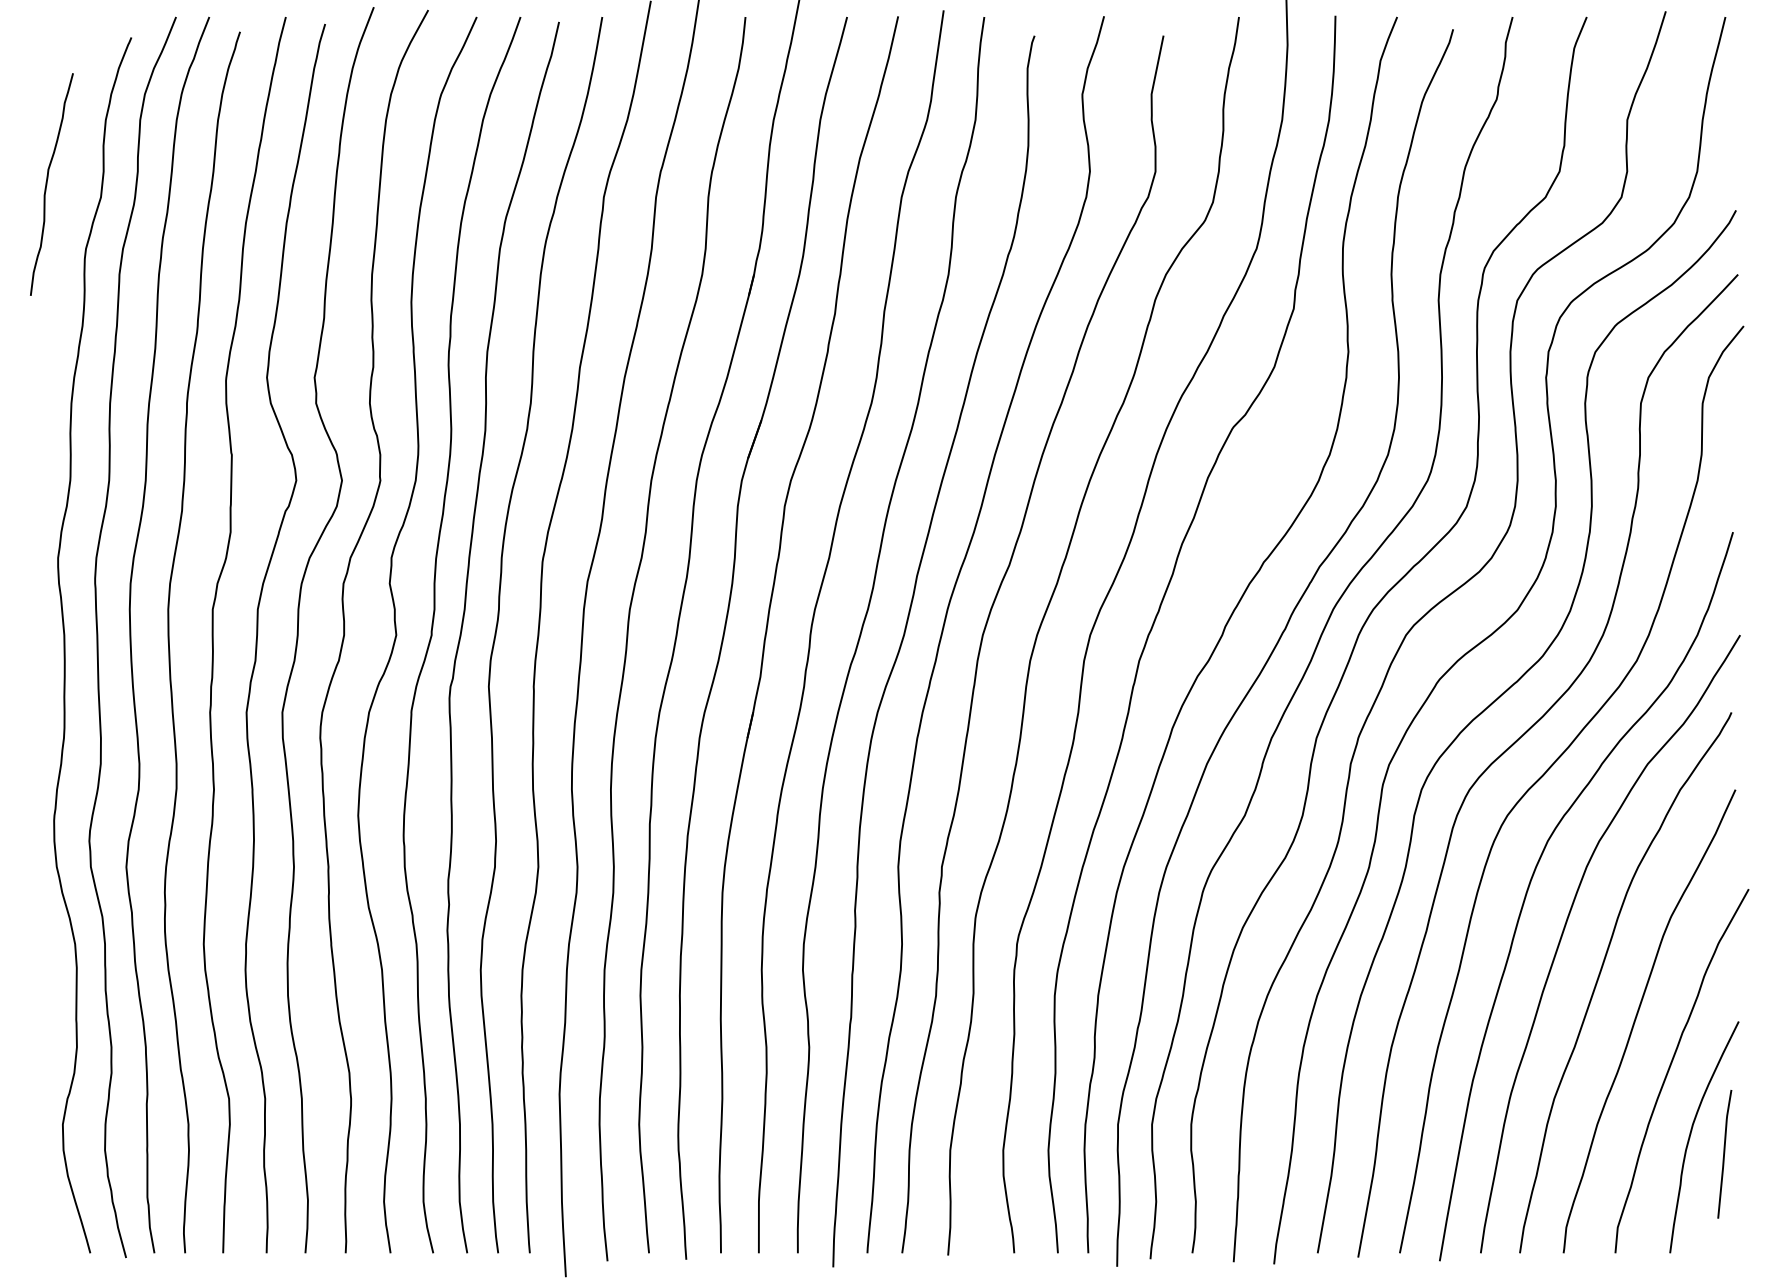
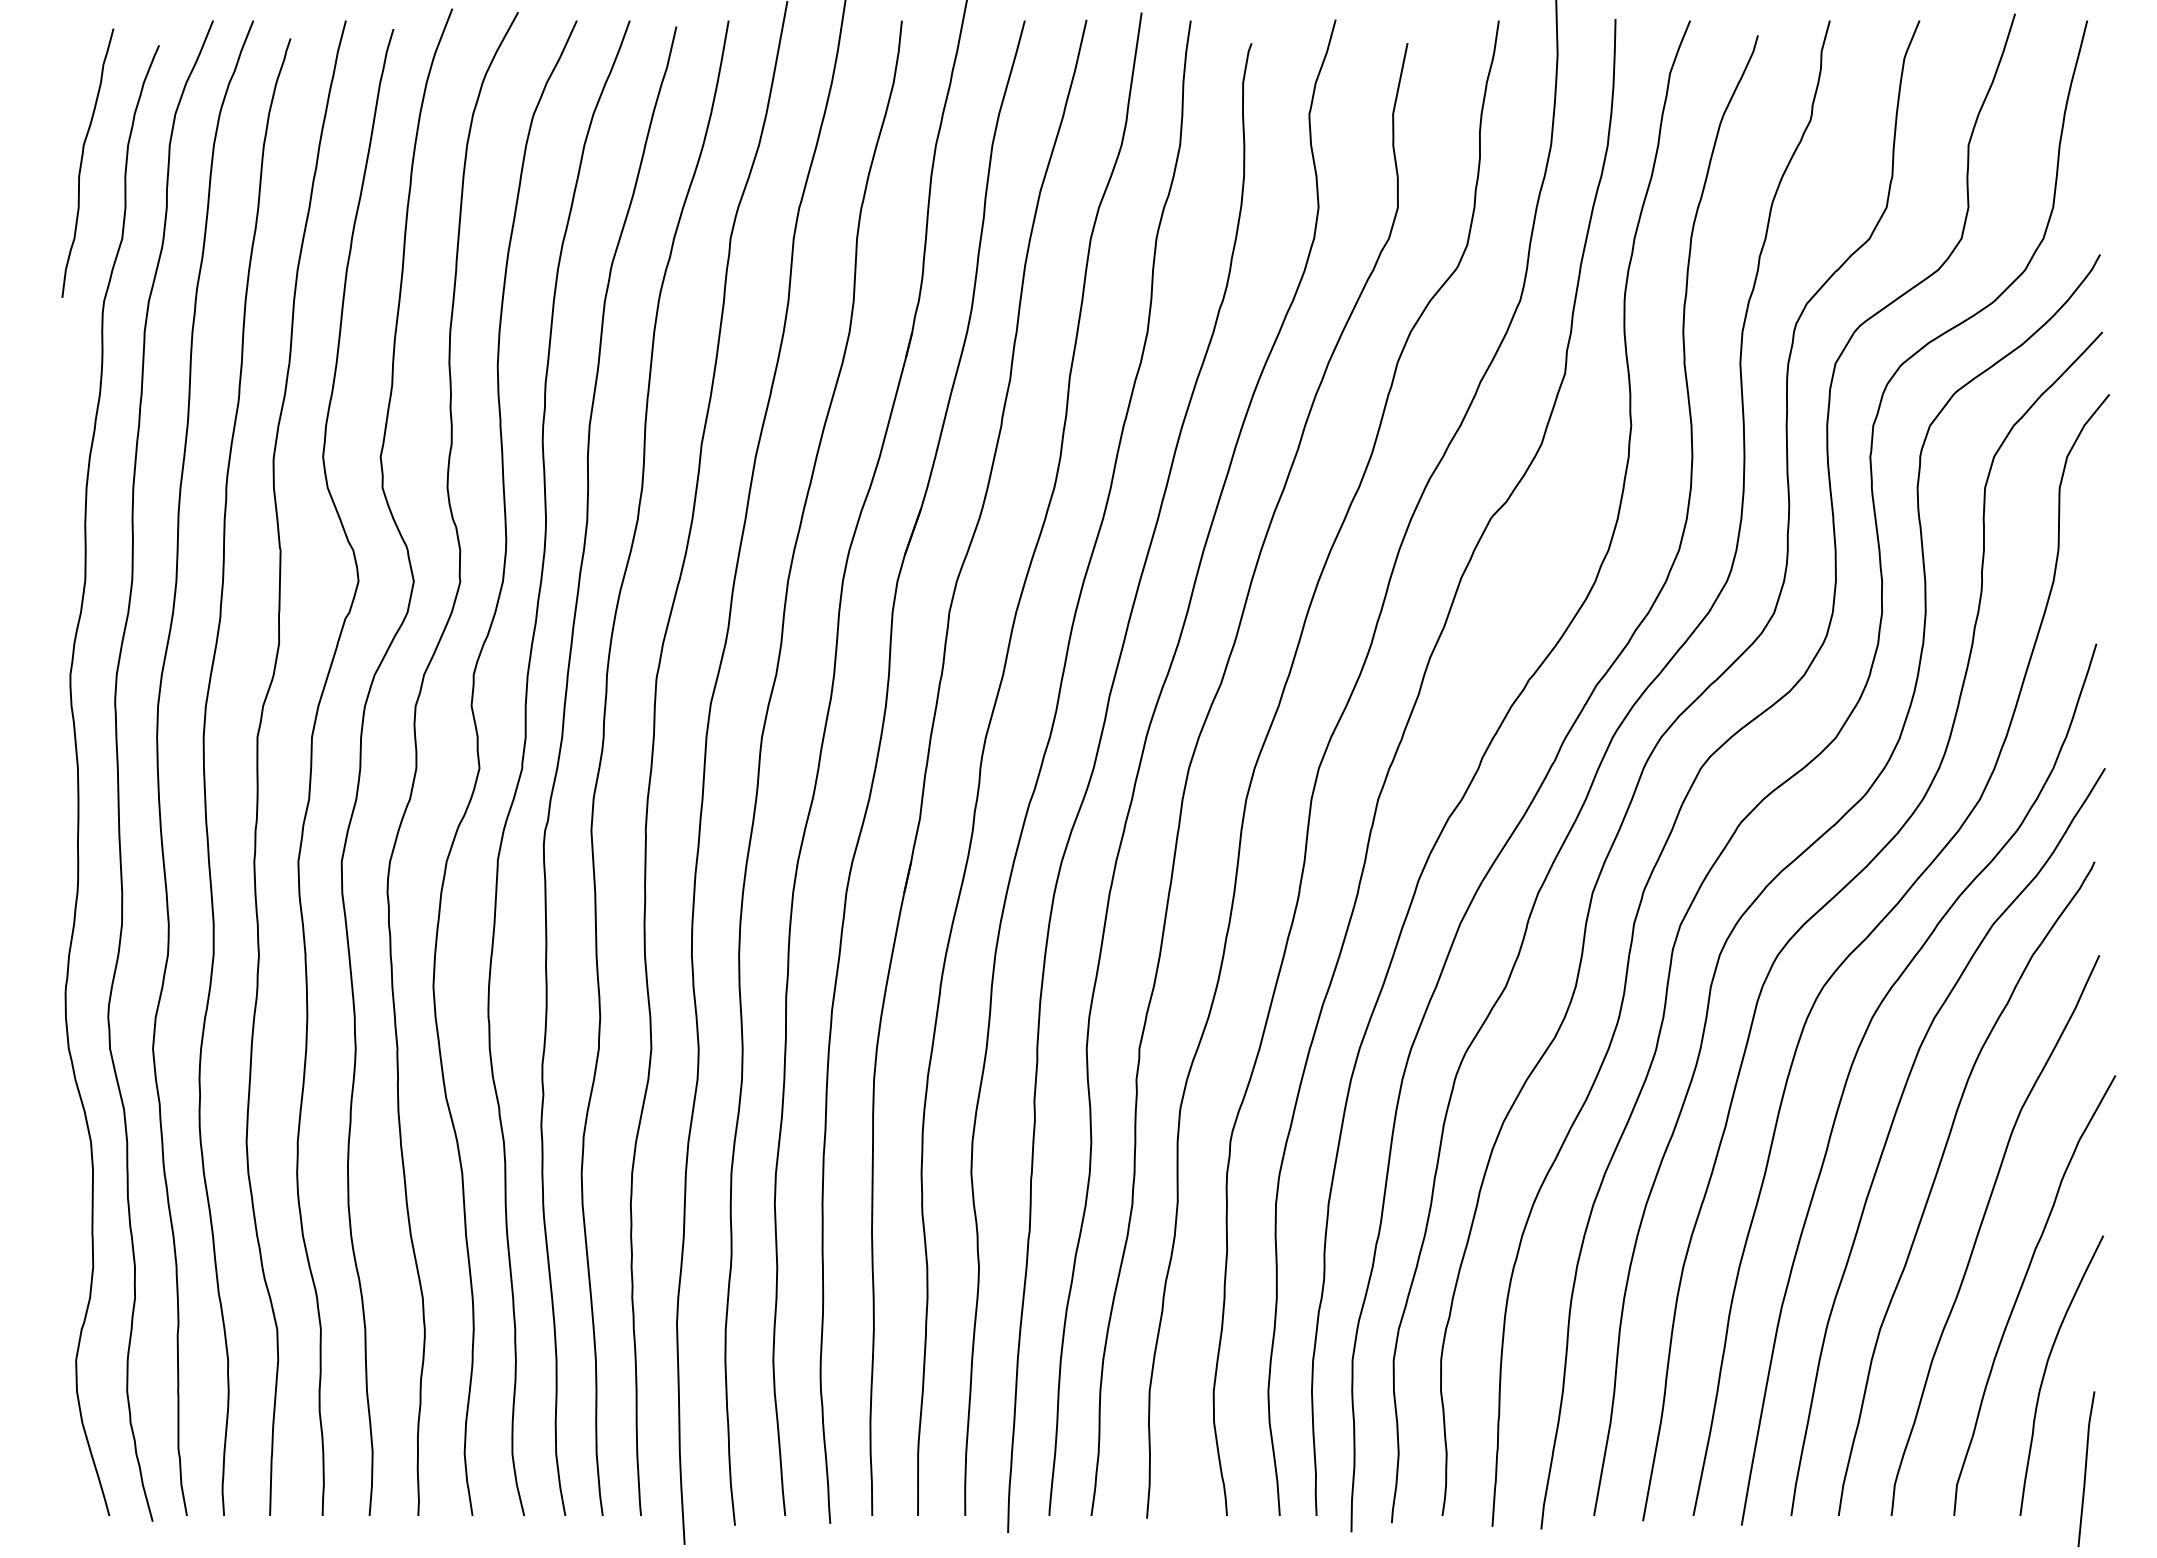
curve: (47, 183) -> (82, 162), moved
line: (1724, 1154) -> (2086, 1469), moved

